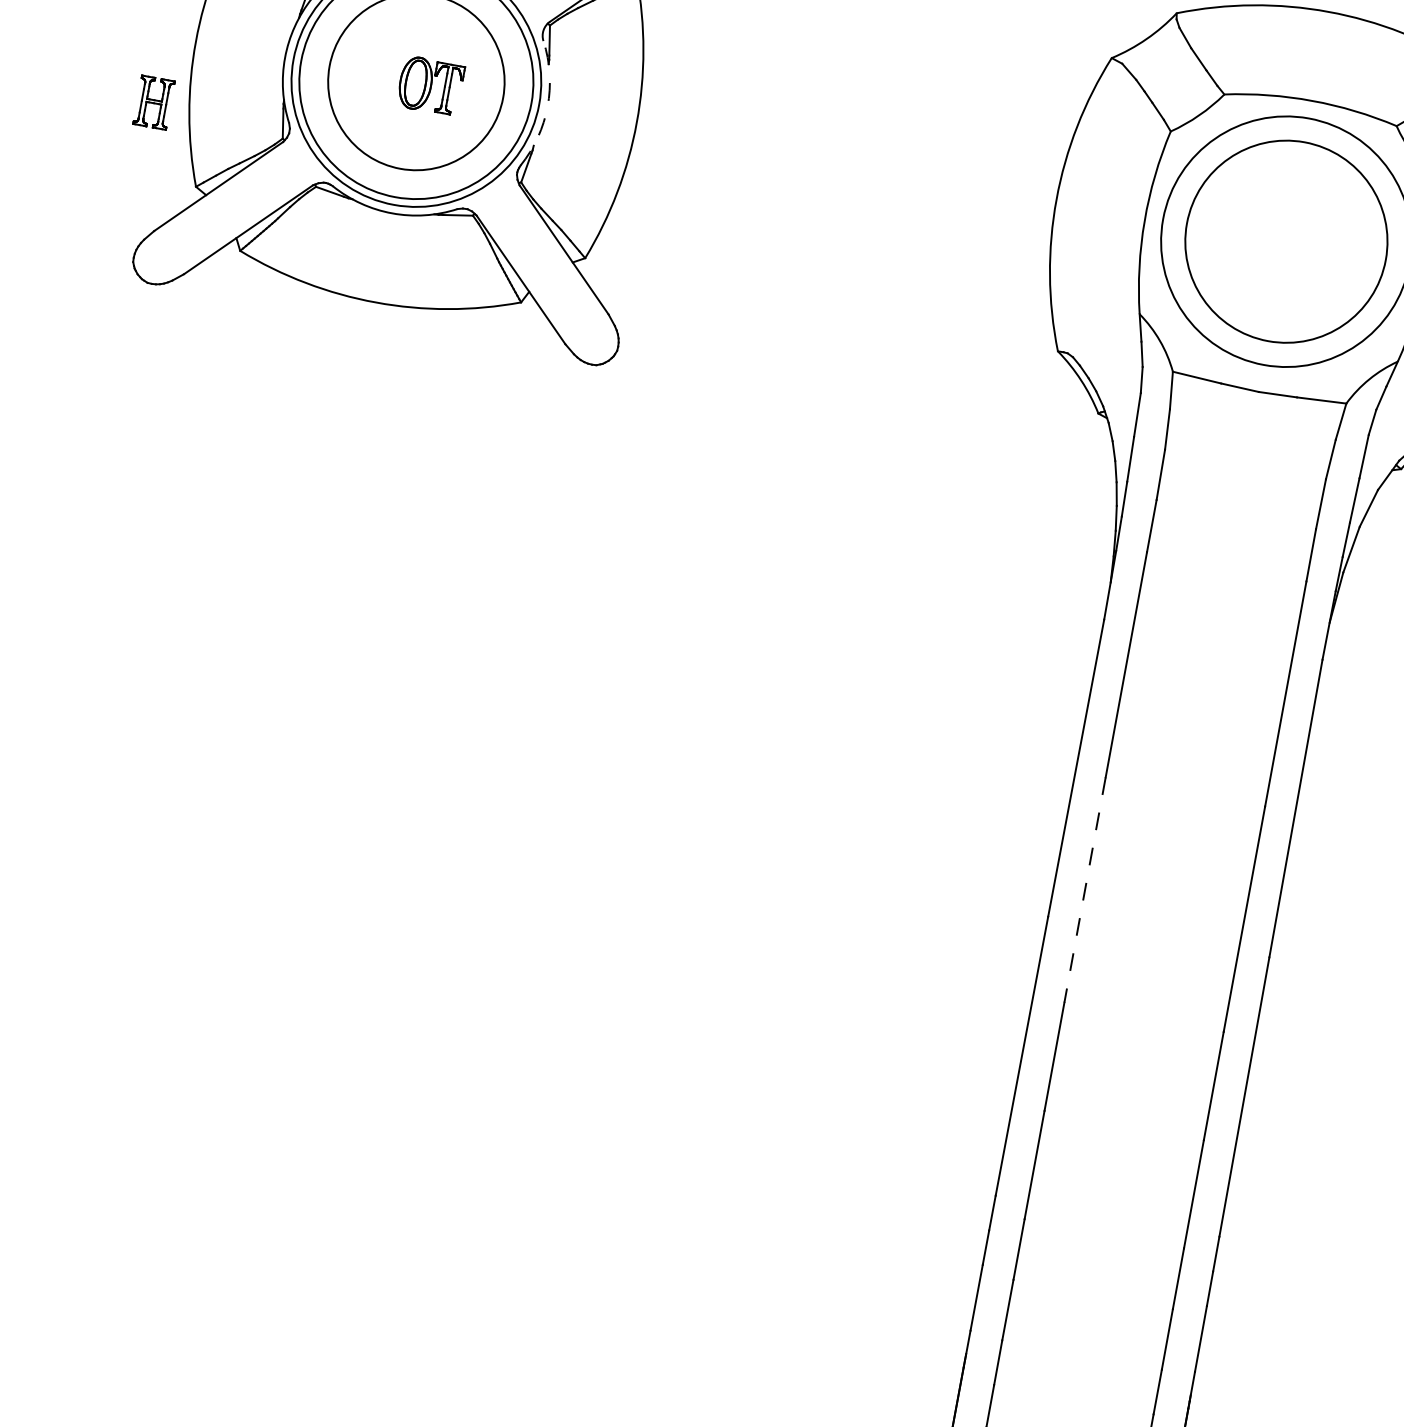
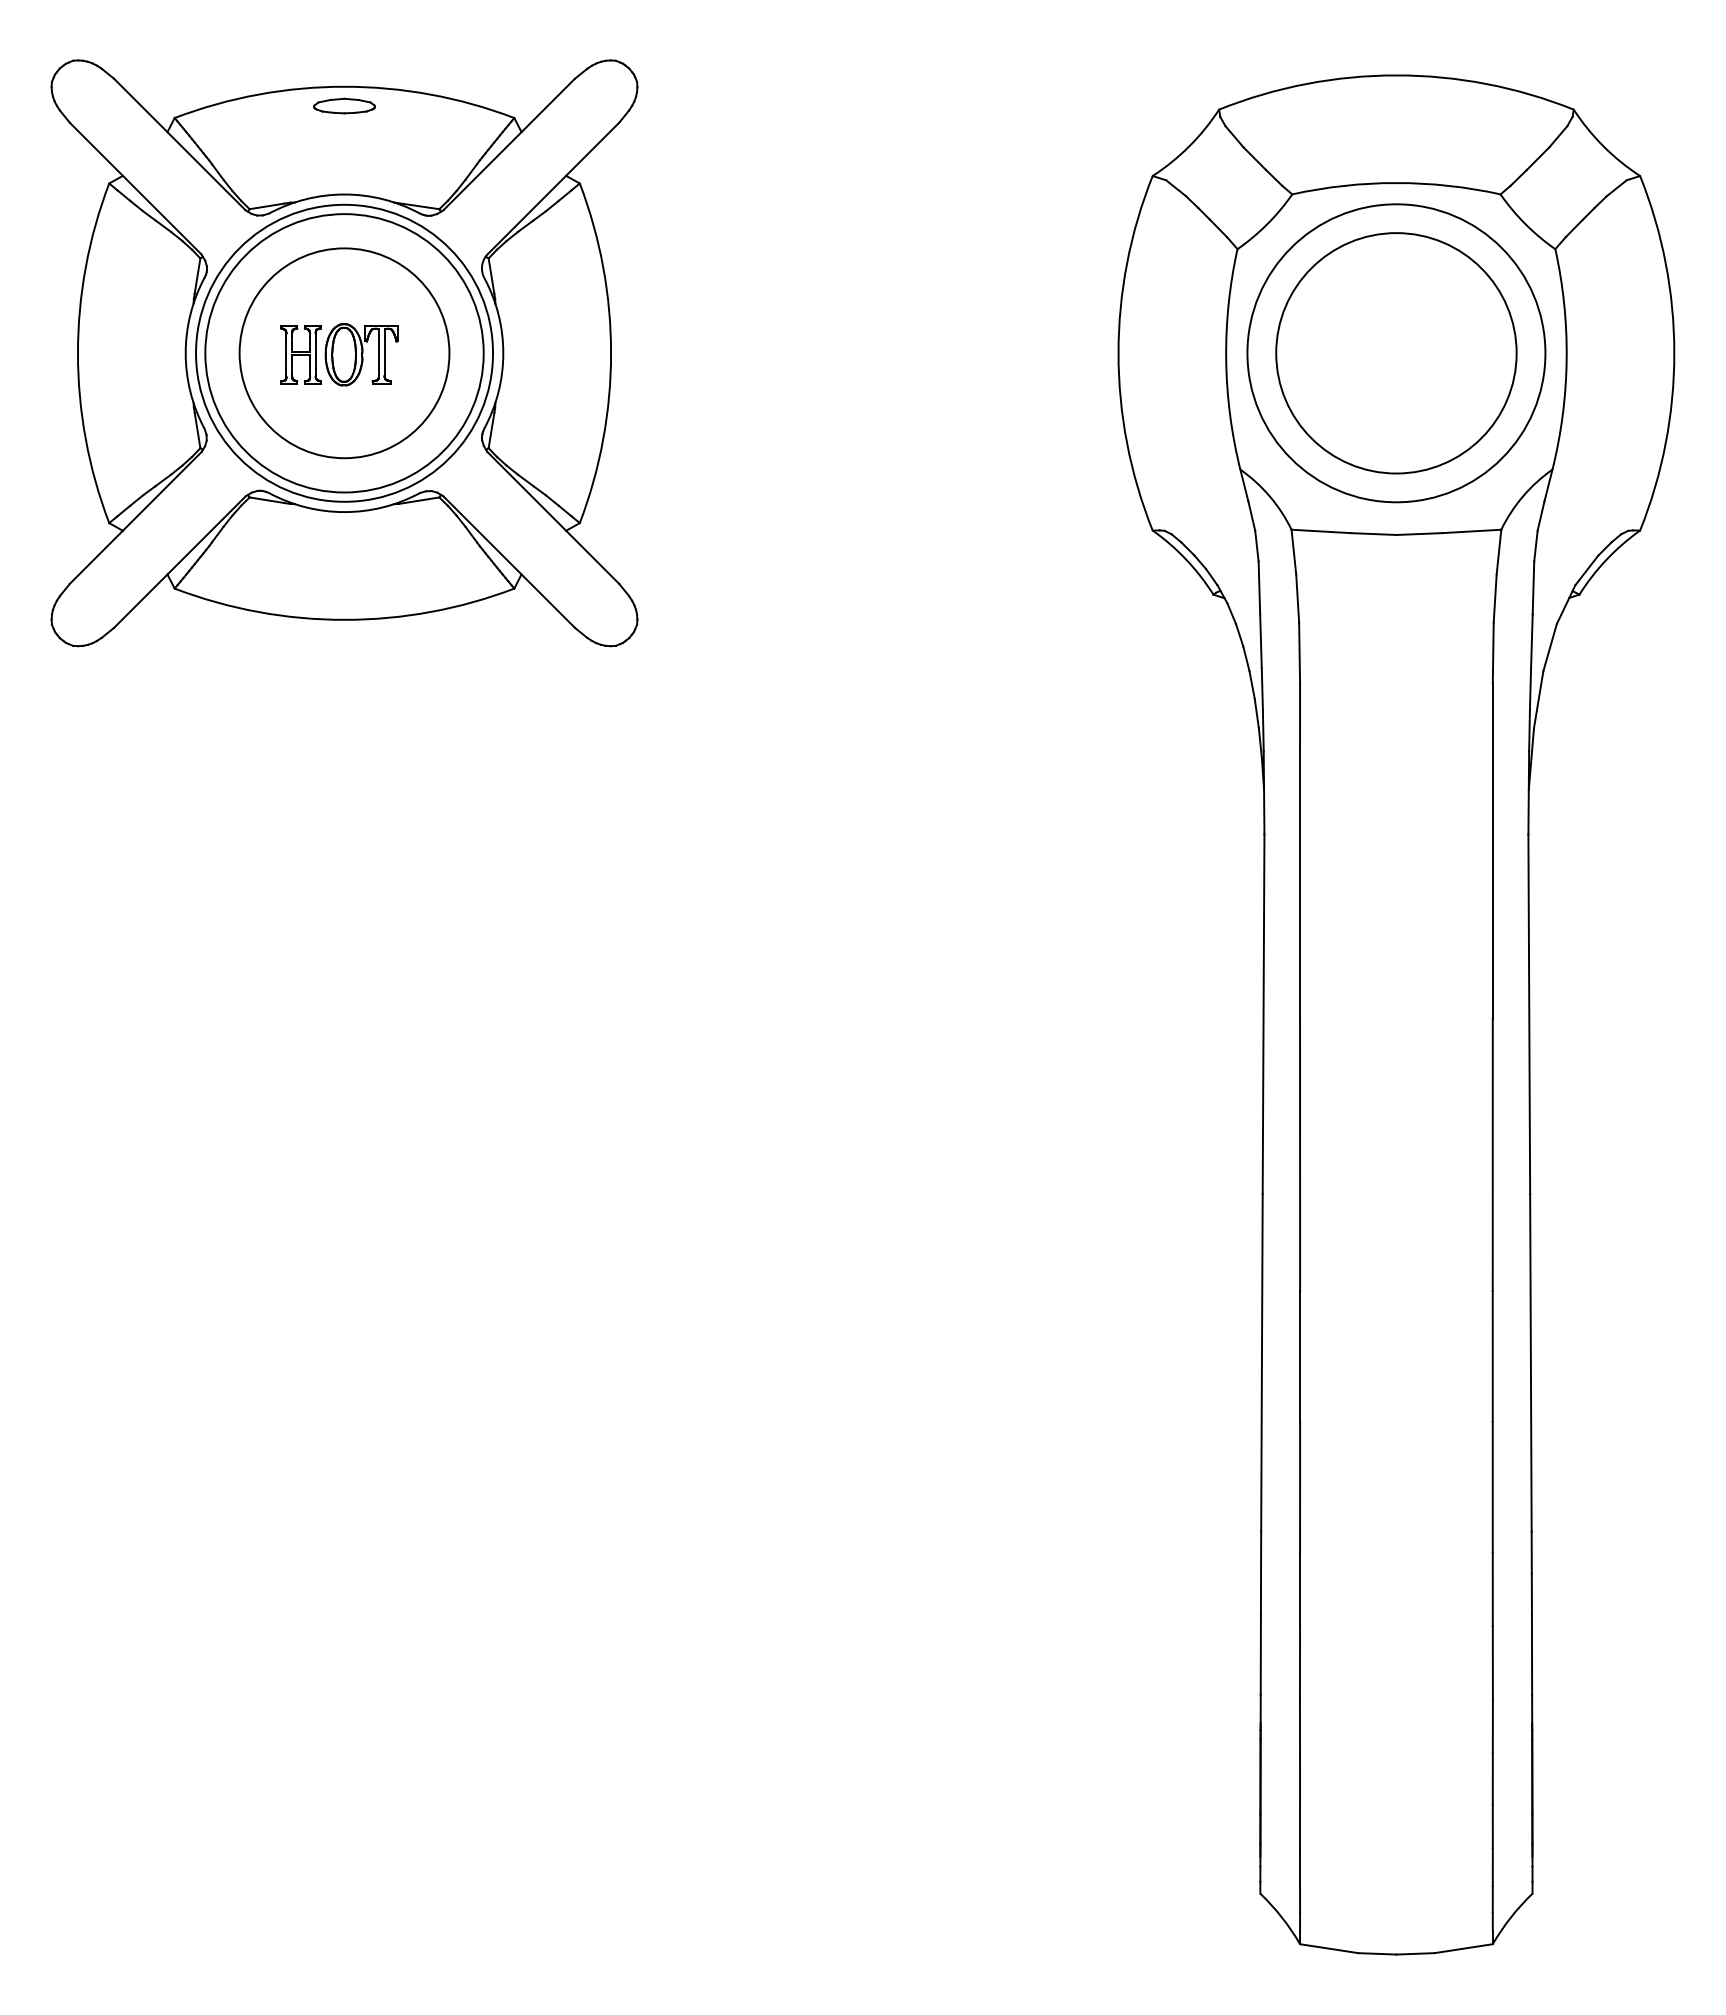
part: (153, 102) -> (300, 354), moved
arc: (547, 106) -> (503, 353), dashed -> solid
line: (1085, 890) -> (1300, 1155), dashed -> solid

